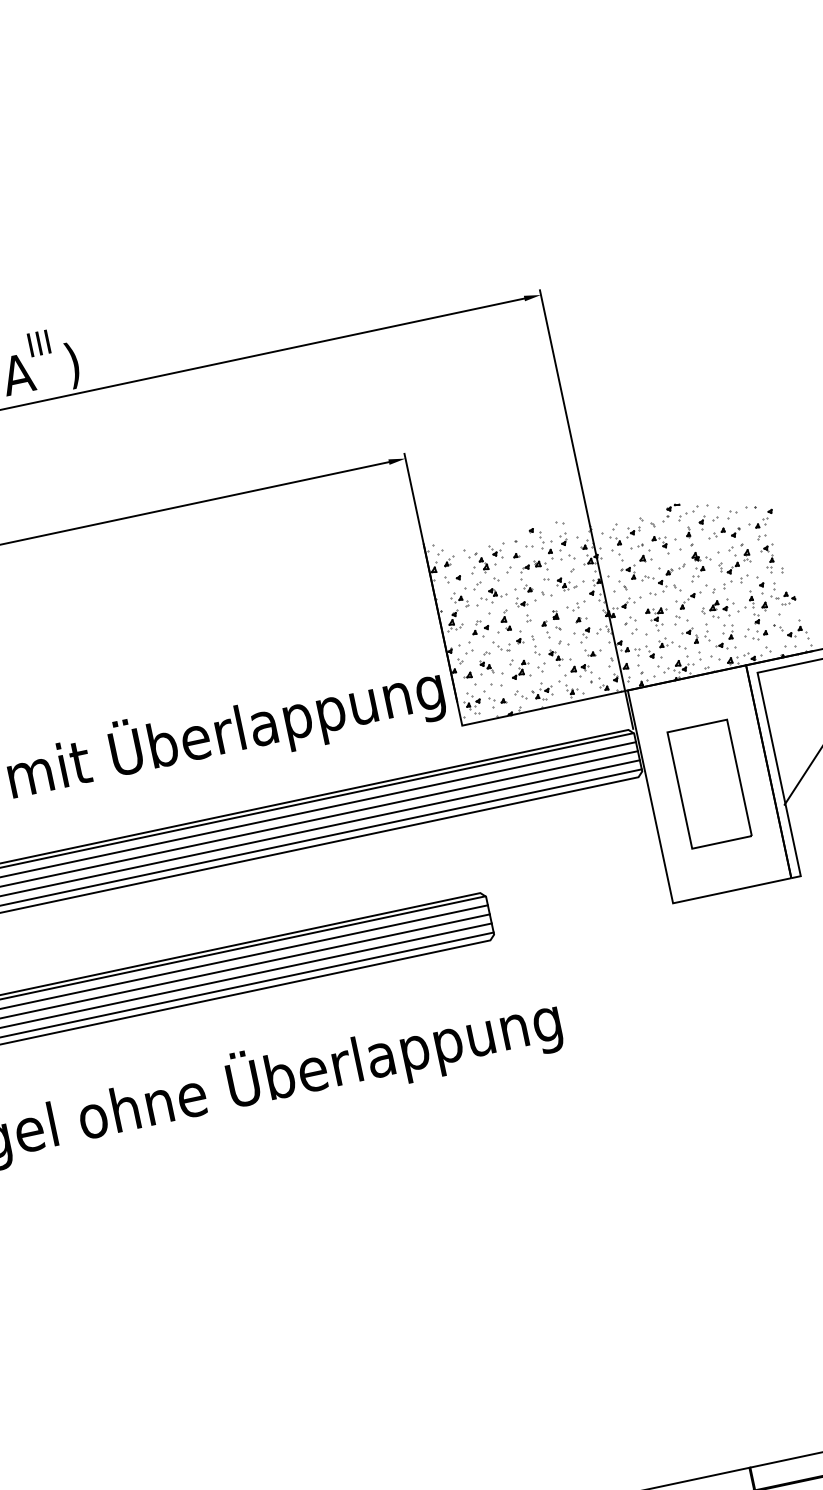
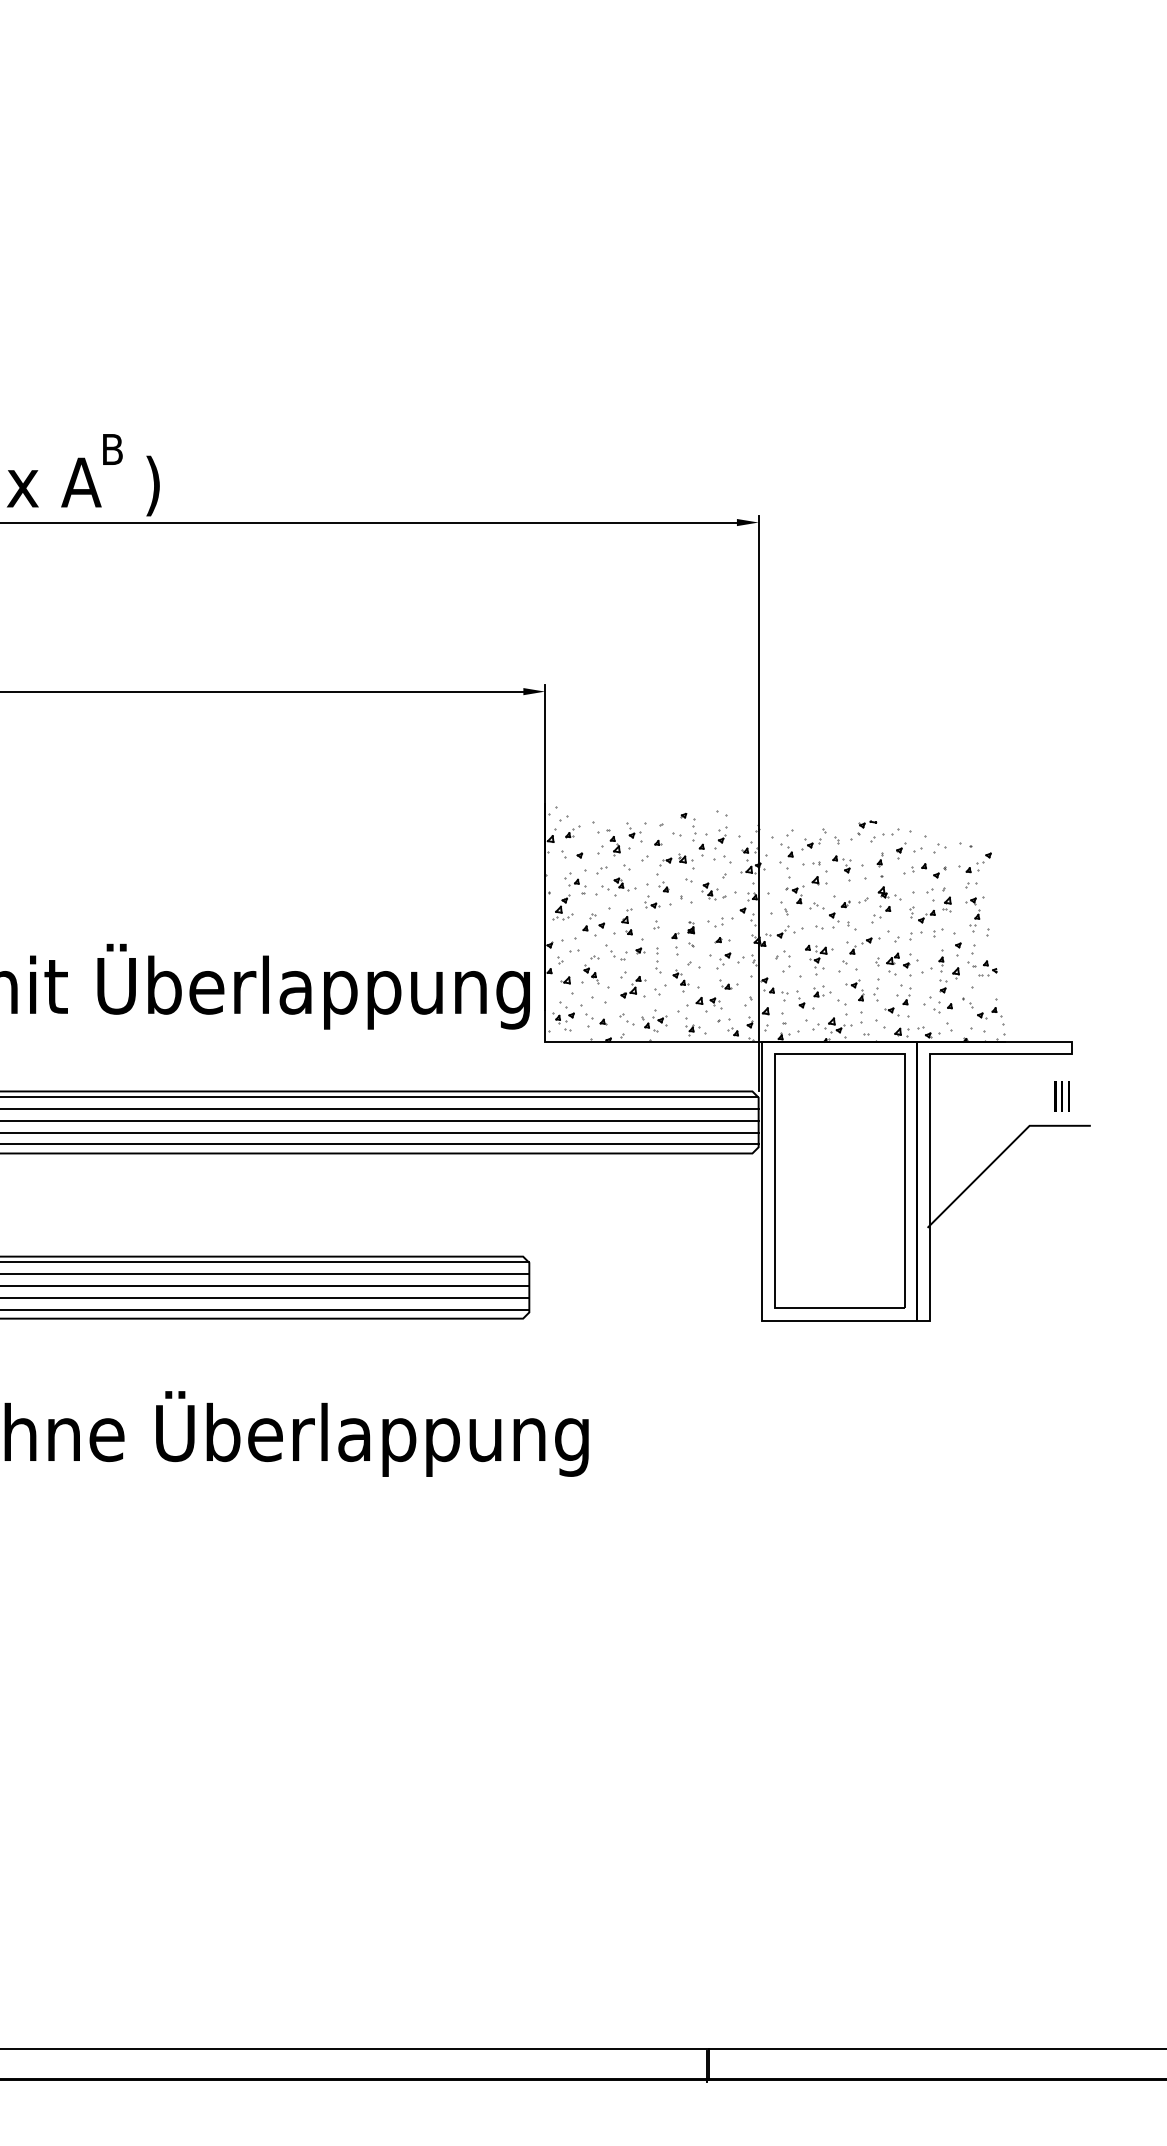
text: (38, 343) -> (115, 449), III -> B
part: (709, 783) -> (839, 1180), size x1.67

